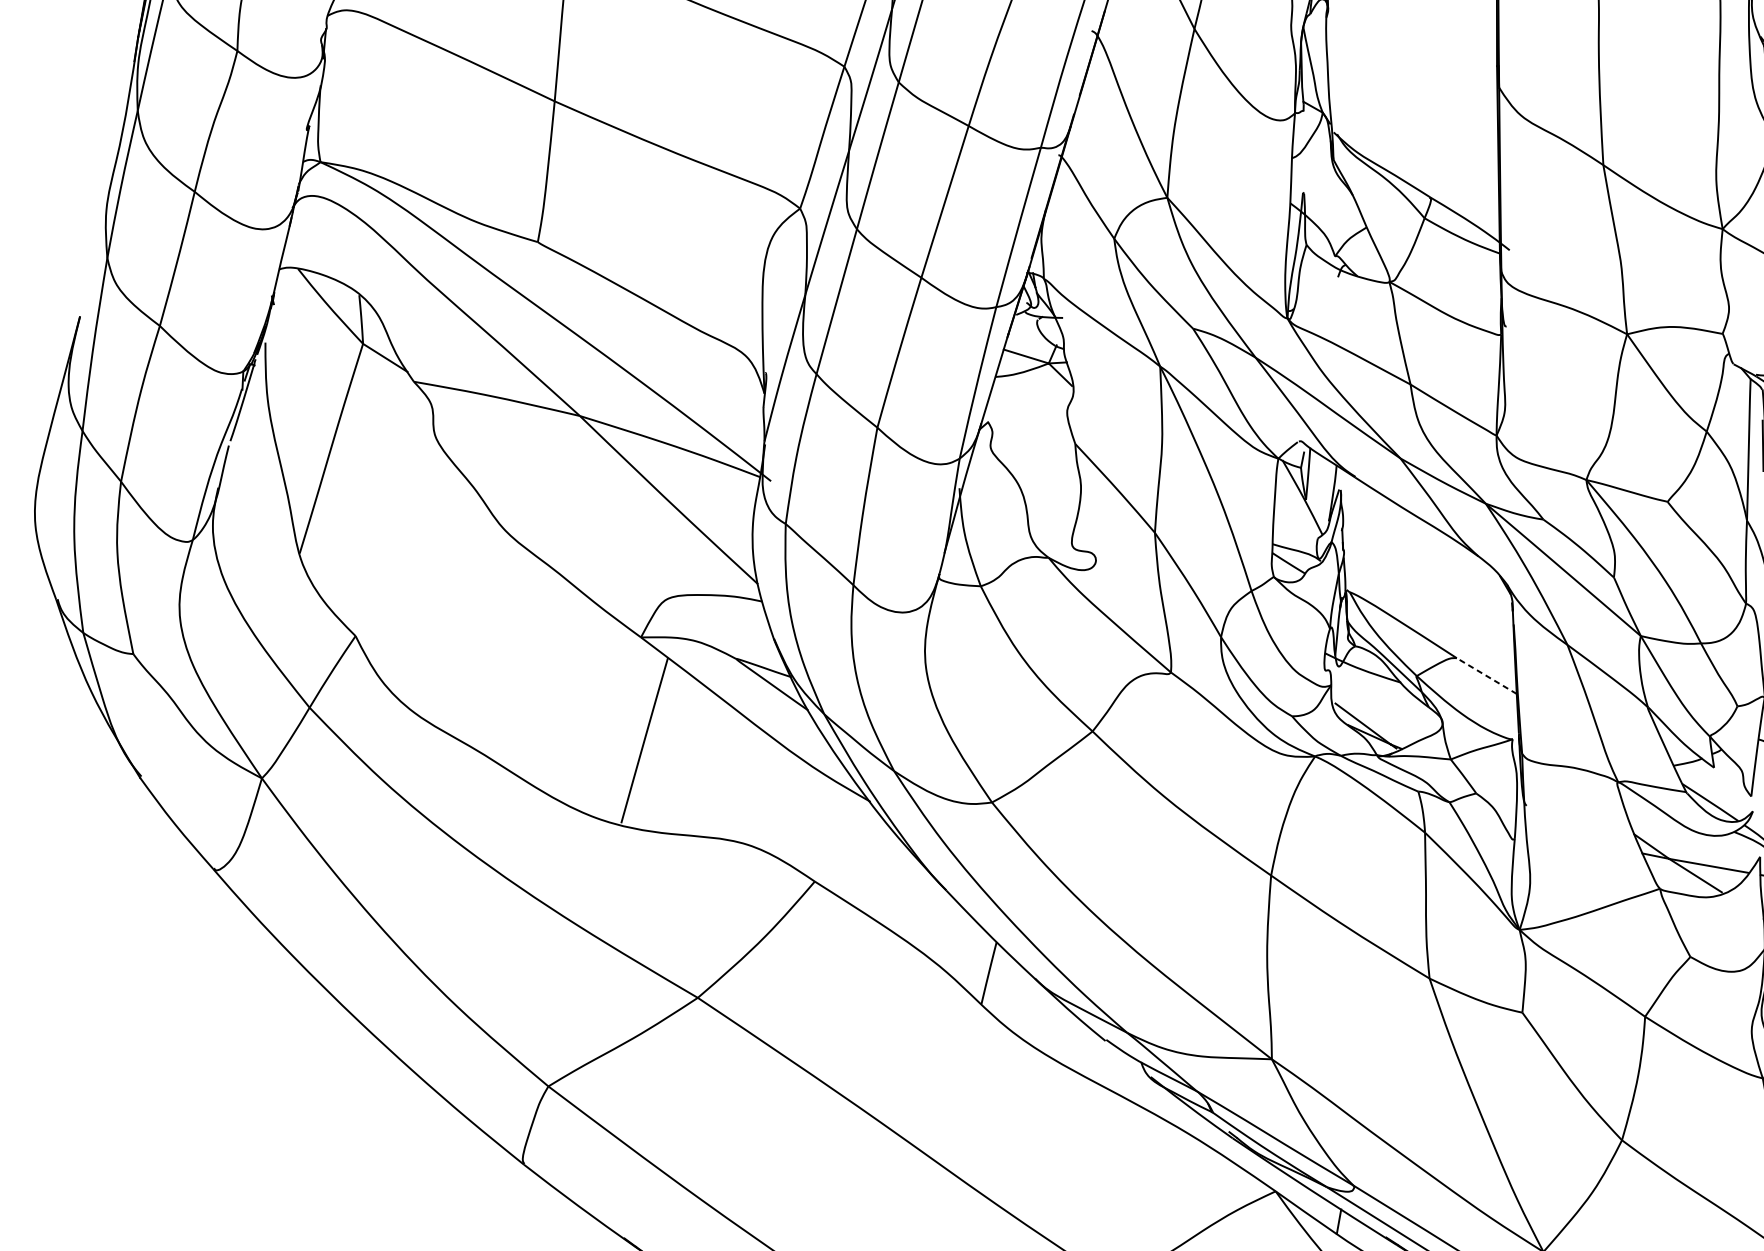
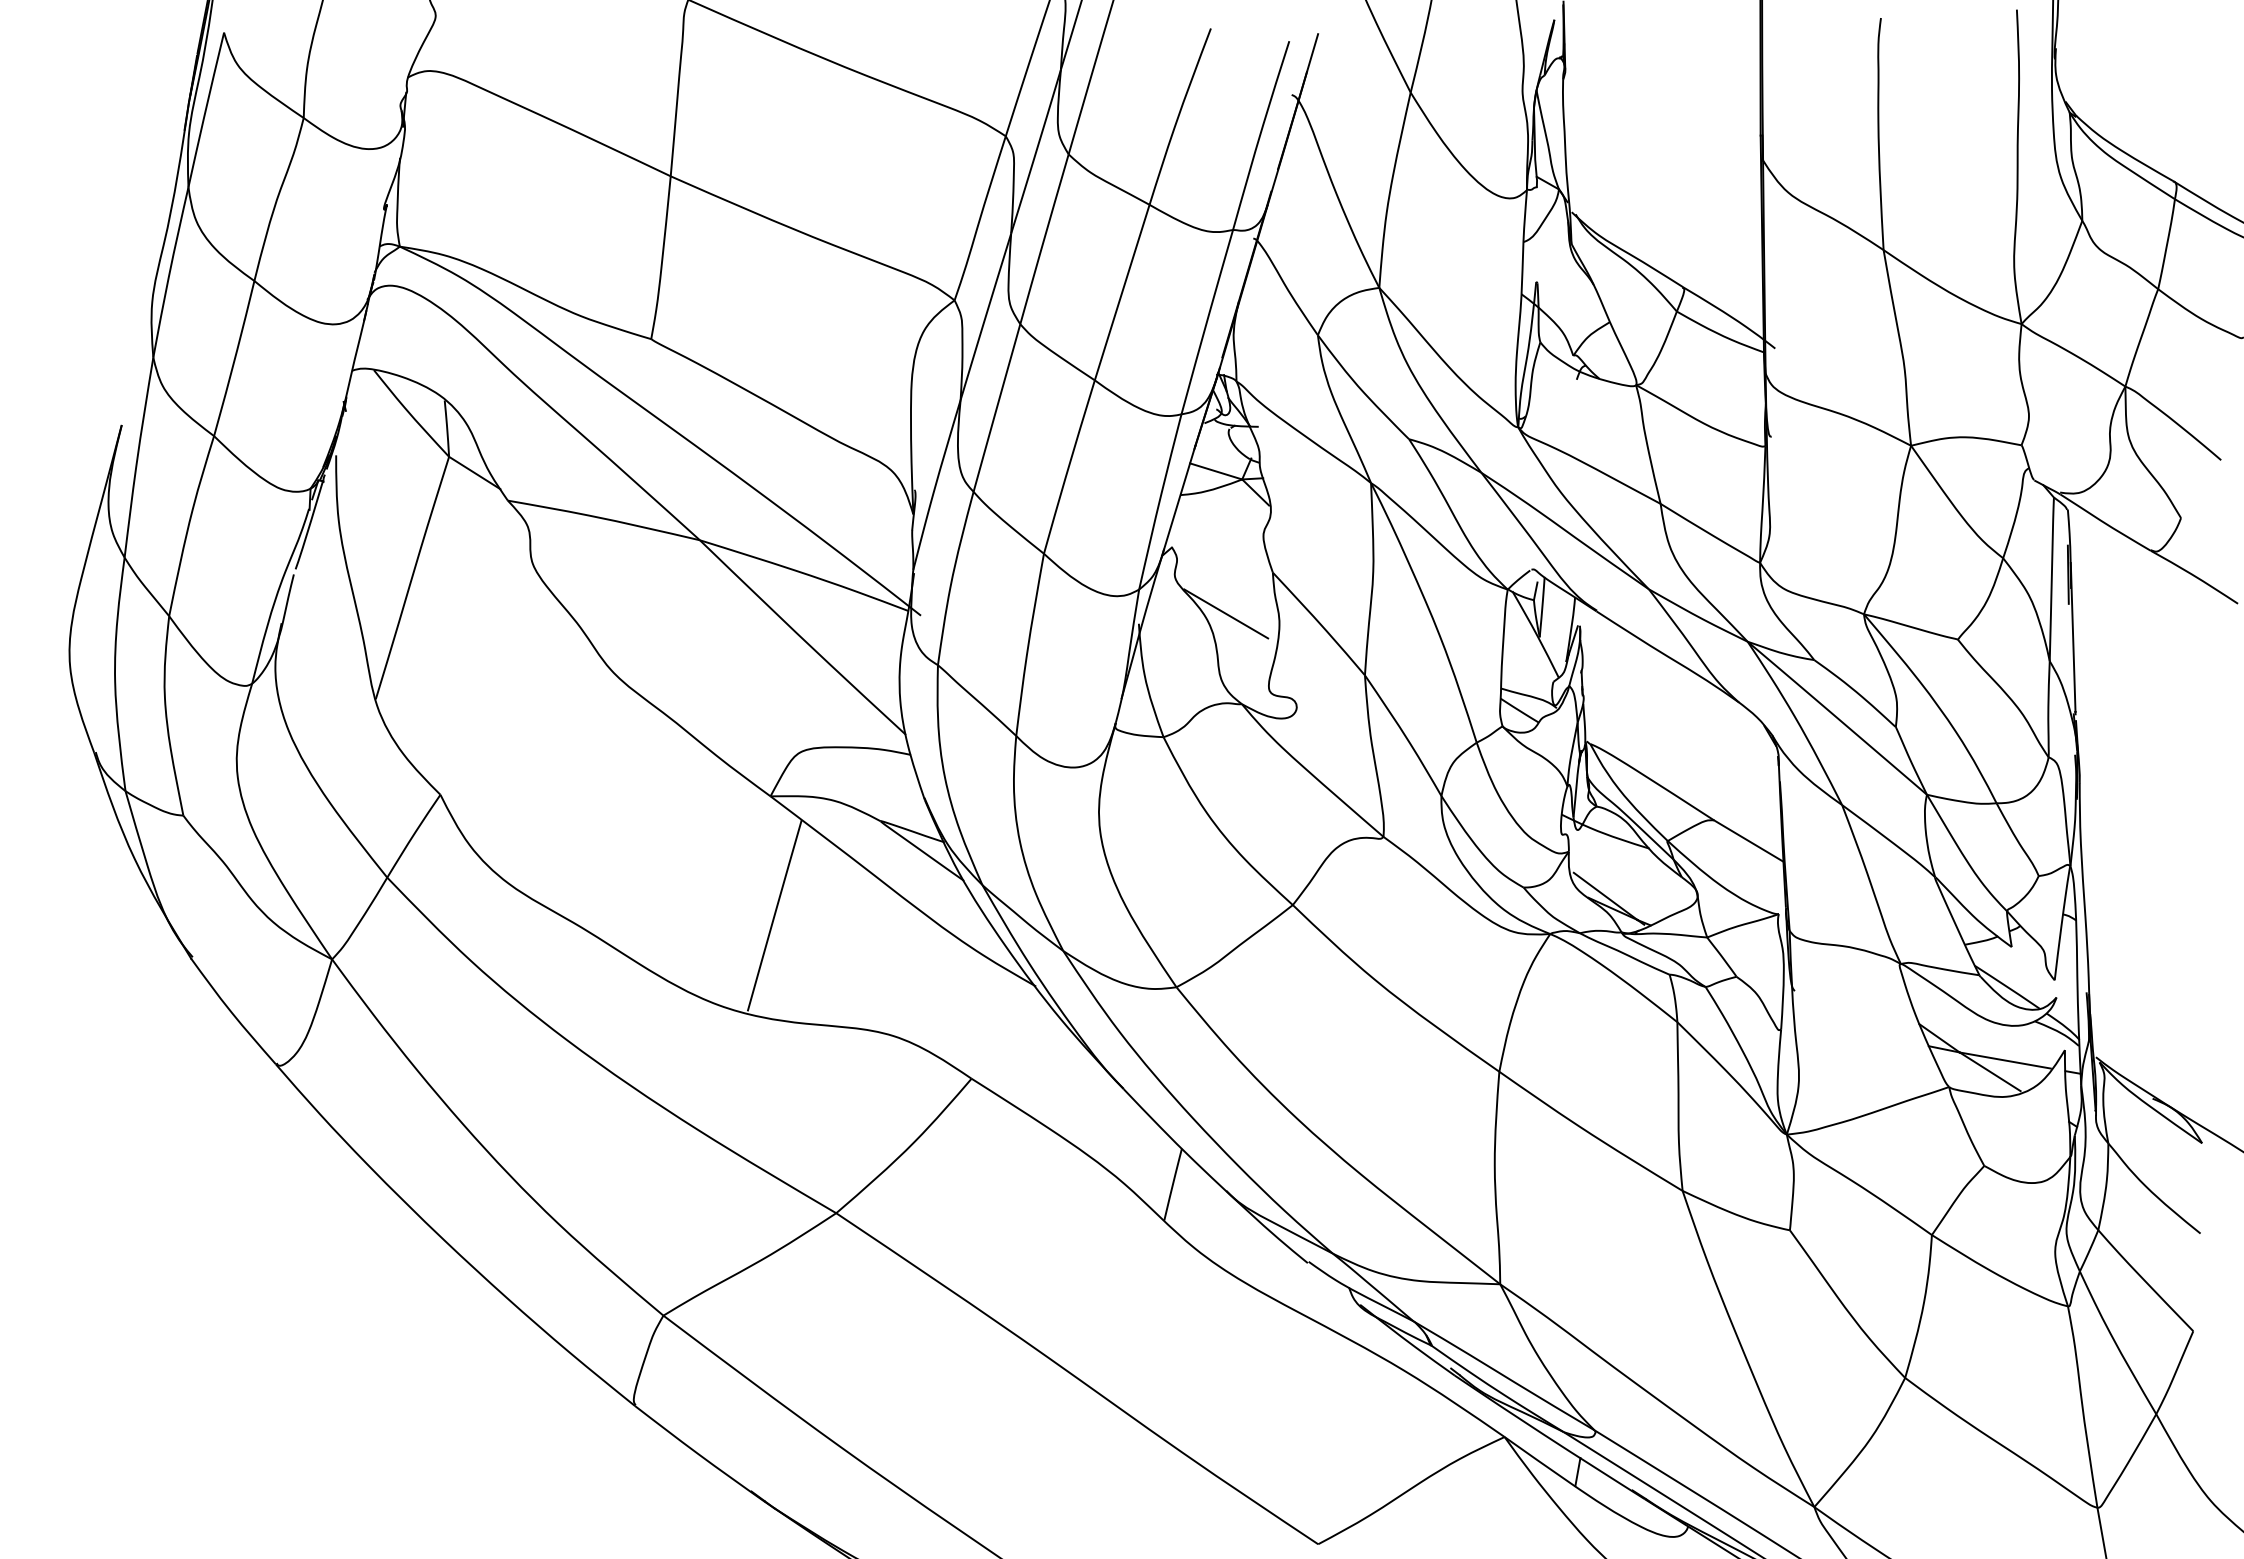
line: (1035, 479) -> (1226, 613), added
line: (1486, 675) -> (1748, 840), dashed -> solid

